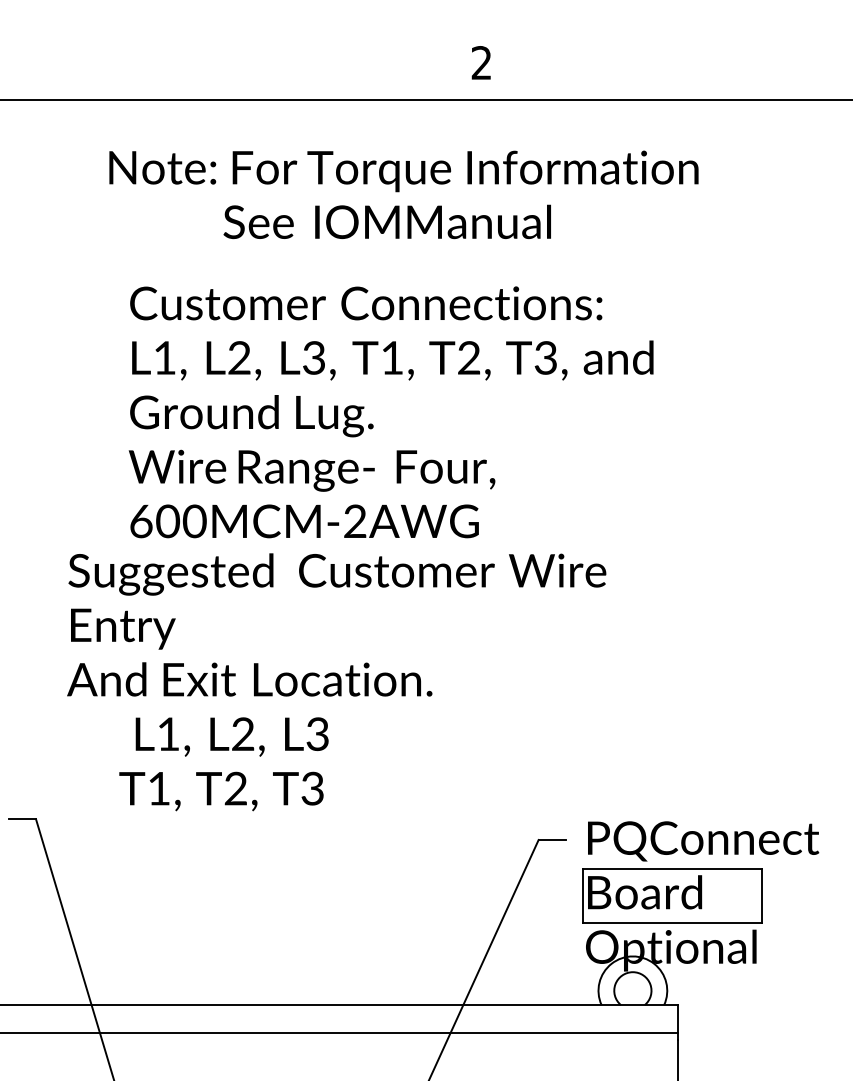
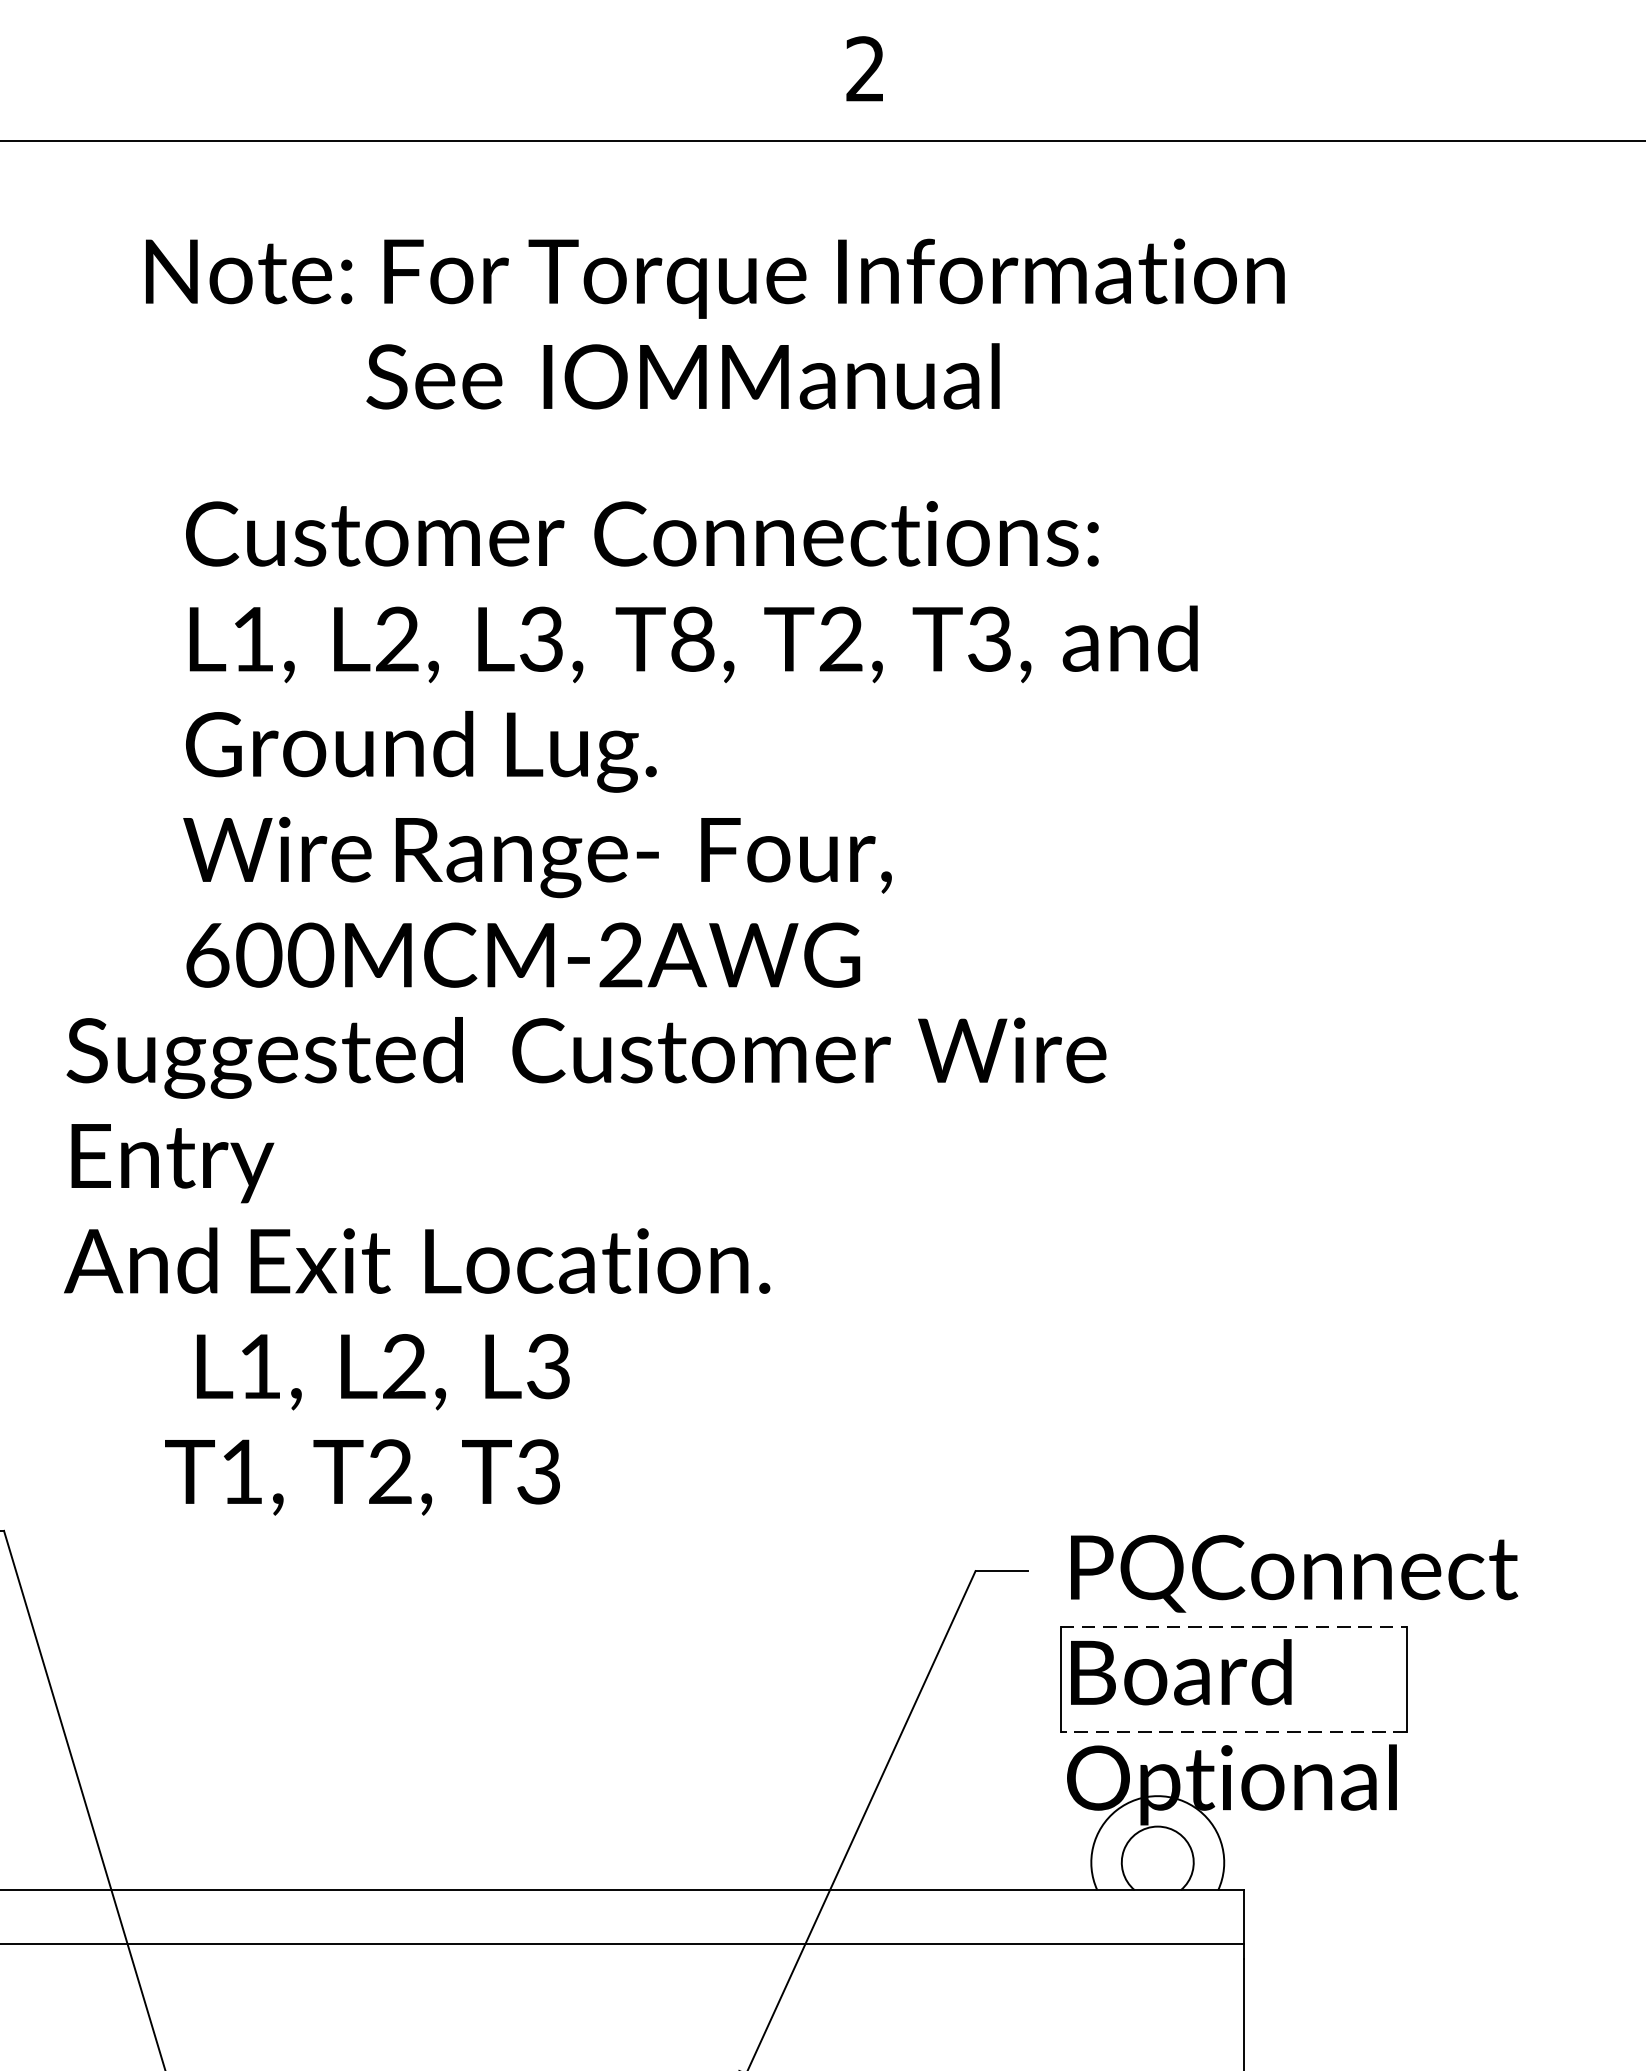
text: (392, 357) -> (693, 638), T1, -> T8,
line: (672, 868) -> (1234, 1626), solid -> dashed
line: (672, 923) -> (1234, 1732), solid -> dashed

